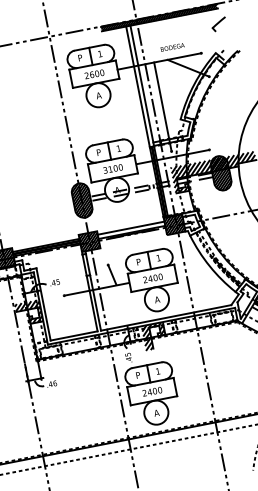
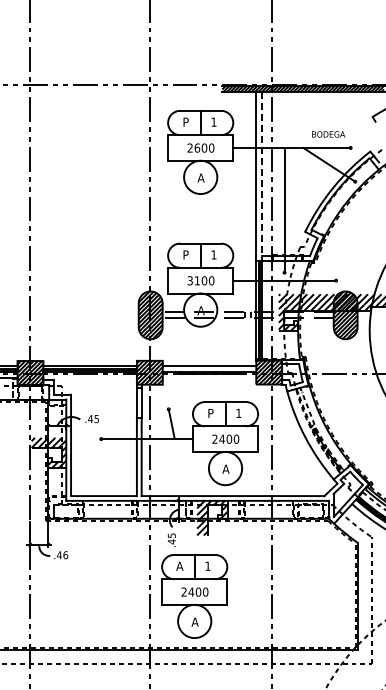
text: (172, 47) -> (328, 134), moved
line: (142, 85) -> (262, 176), solid -> dashed
text: (137, 374) -> (179, 565), P -> A

